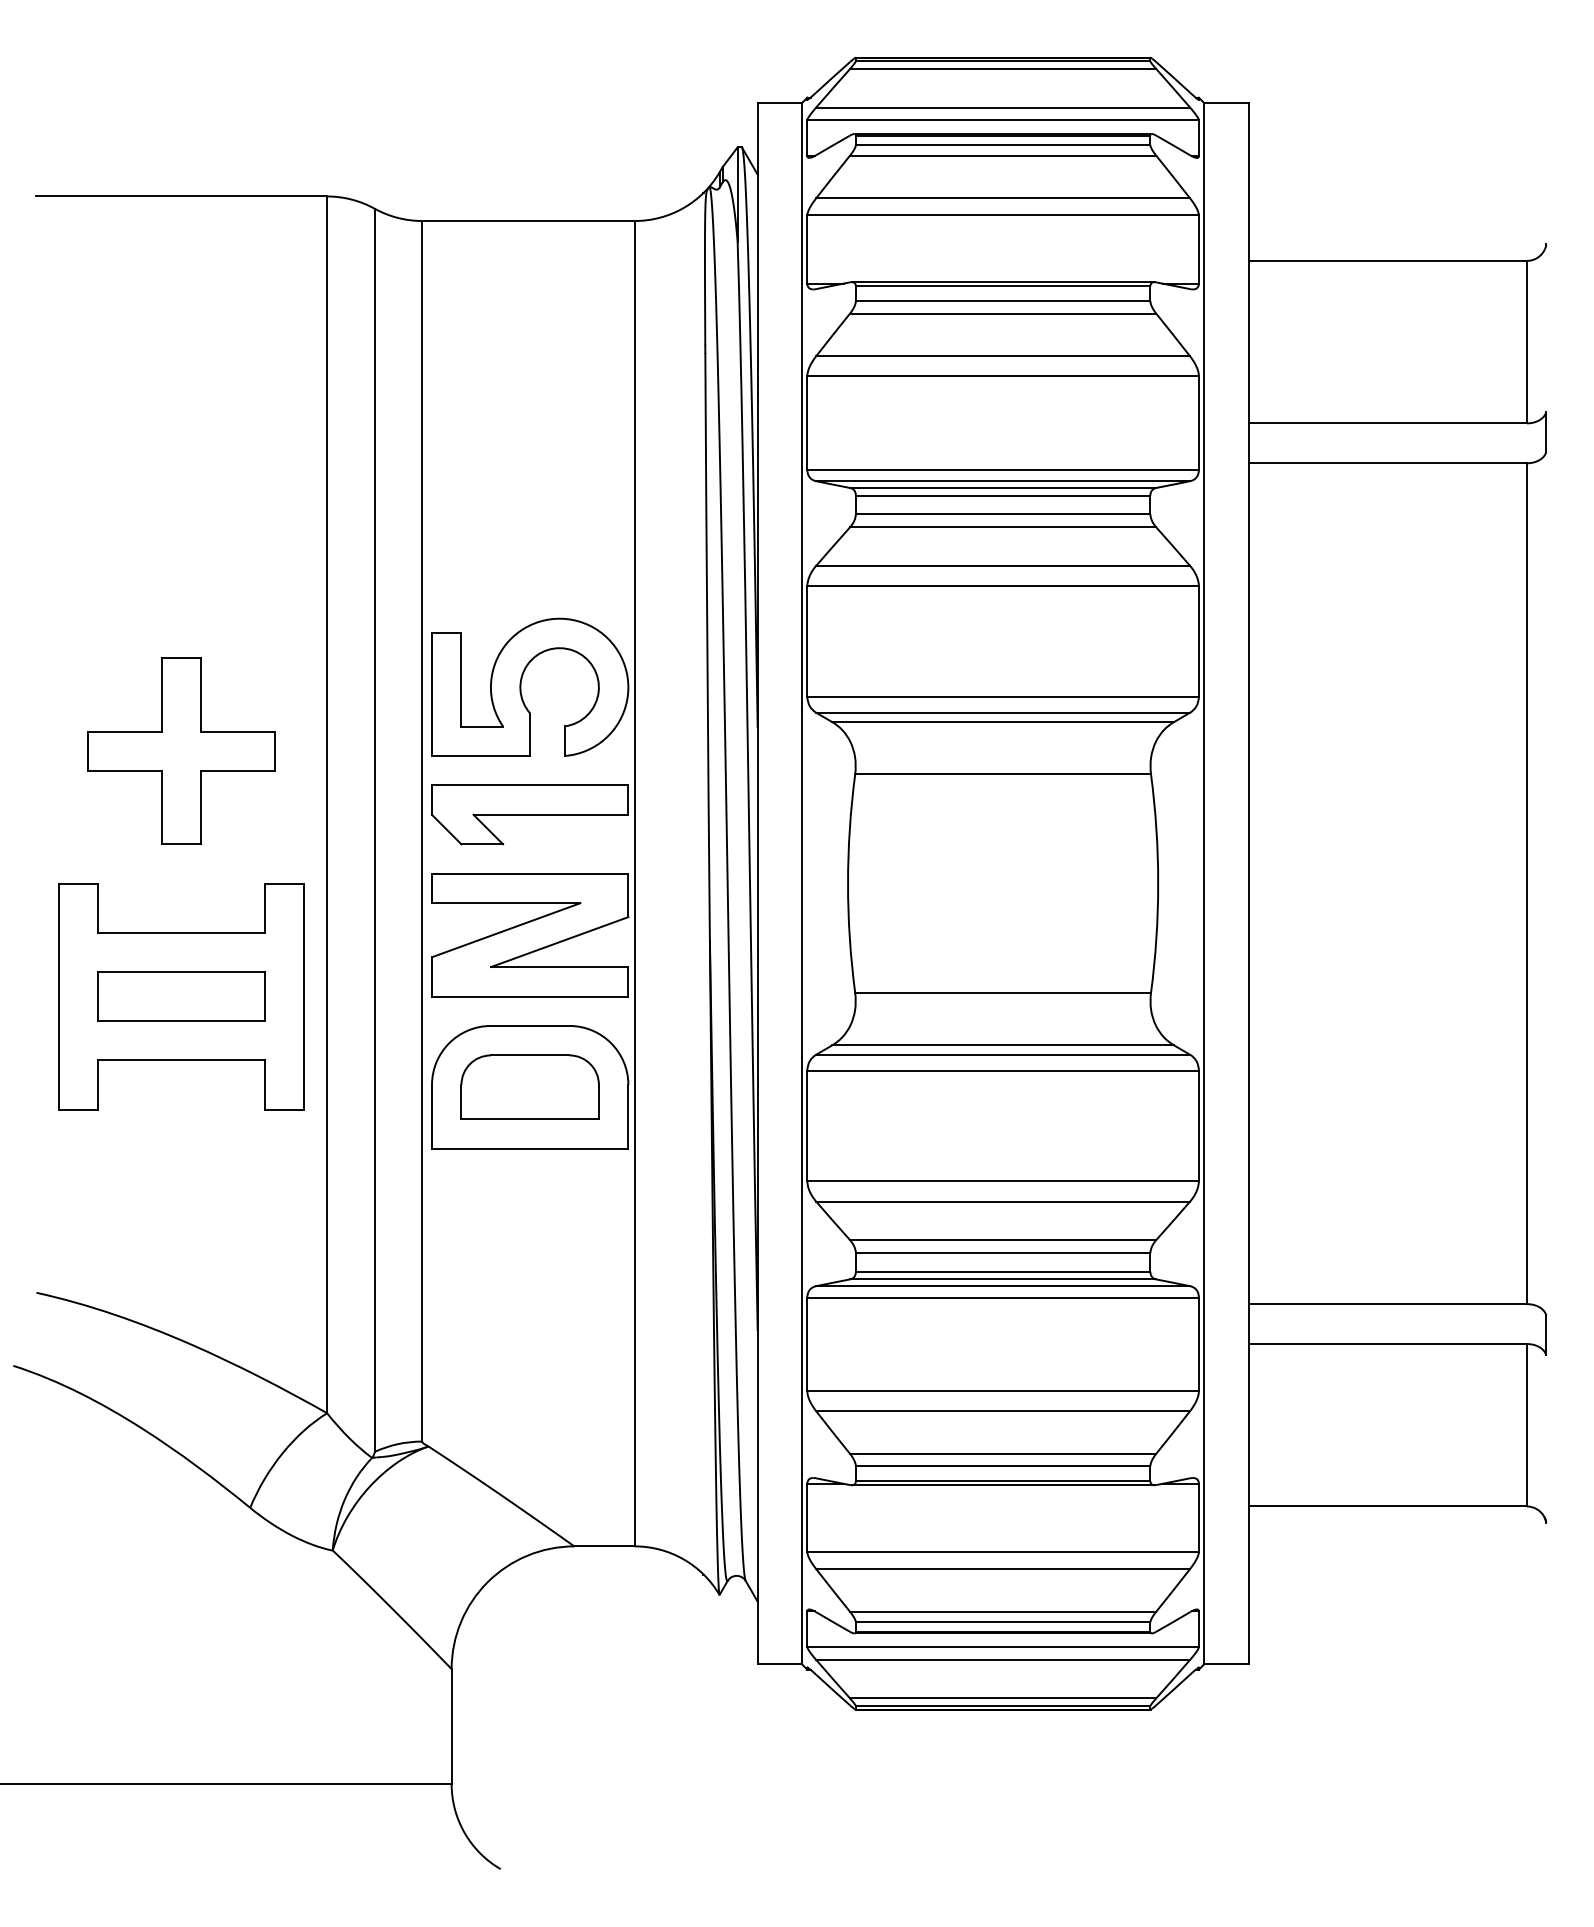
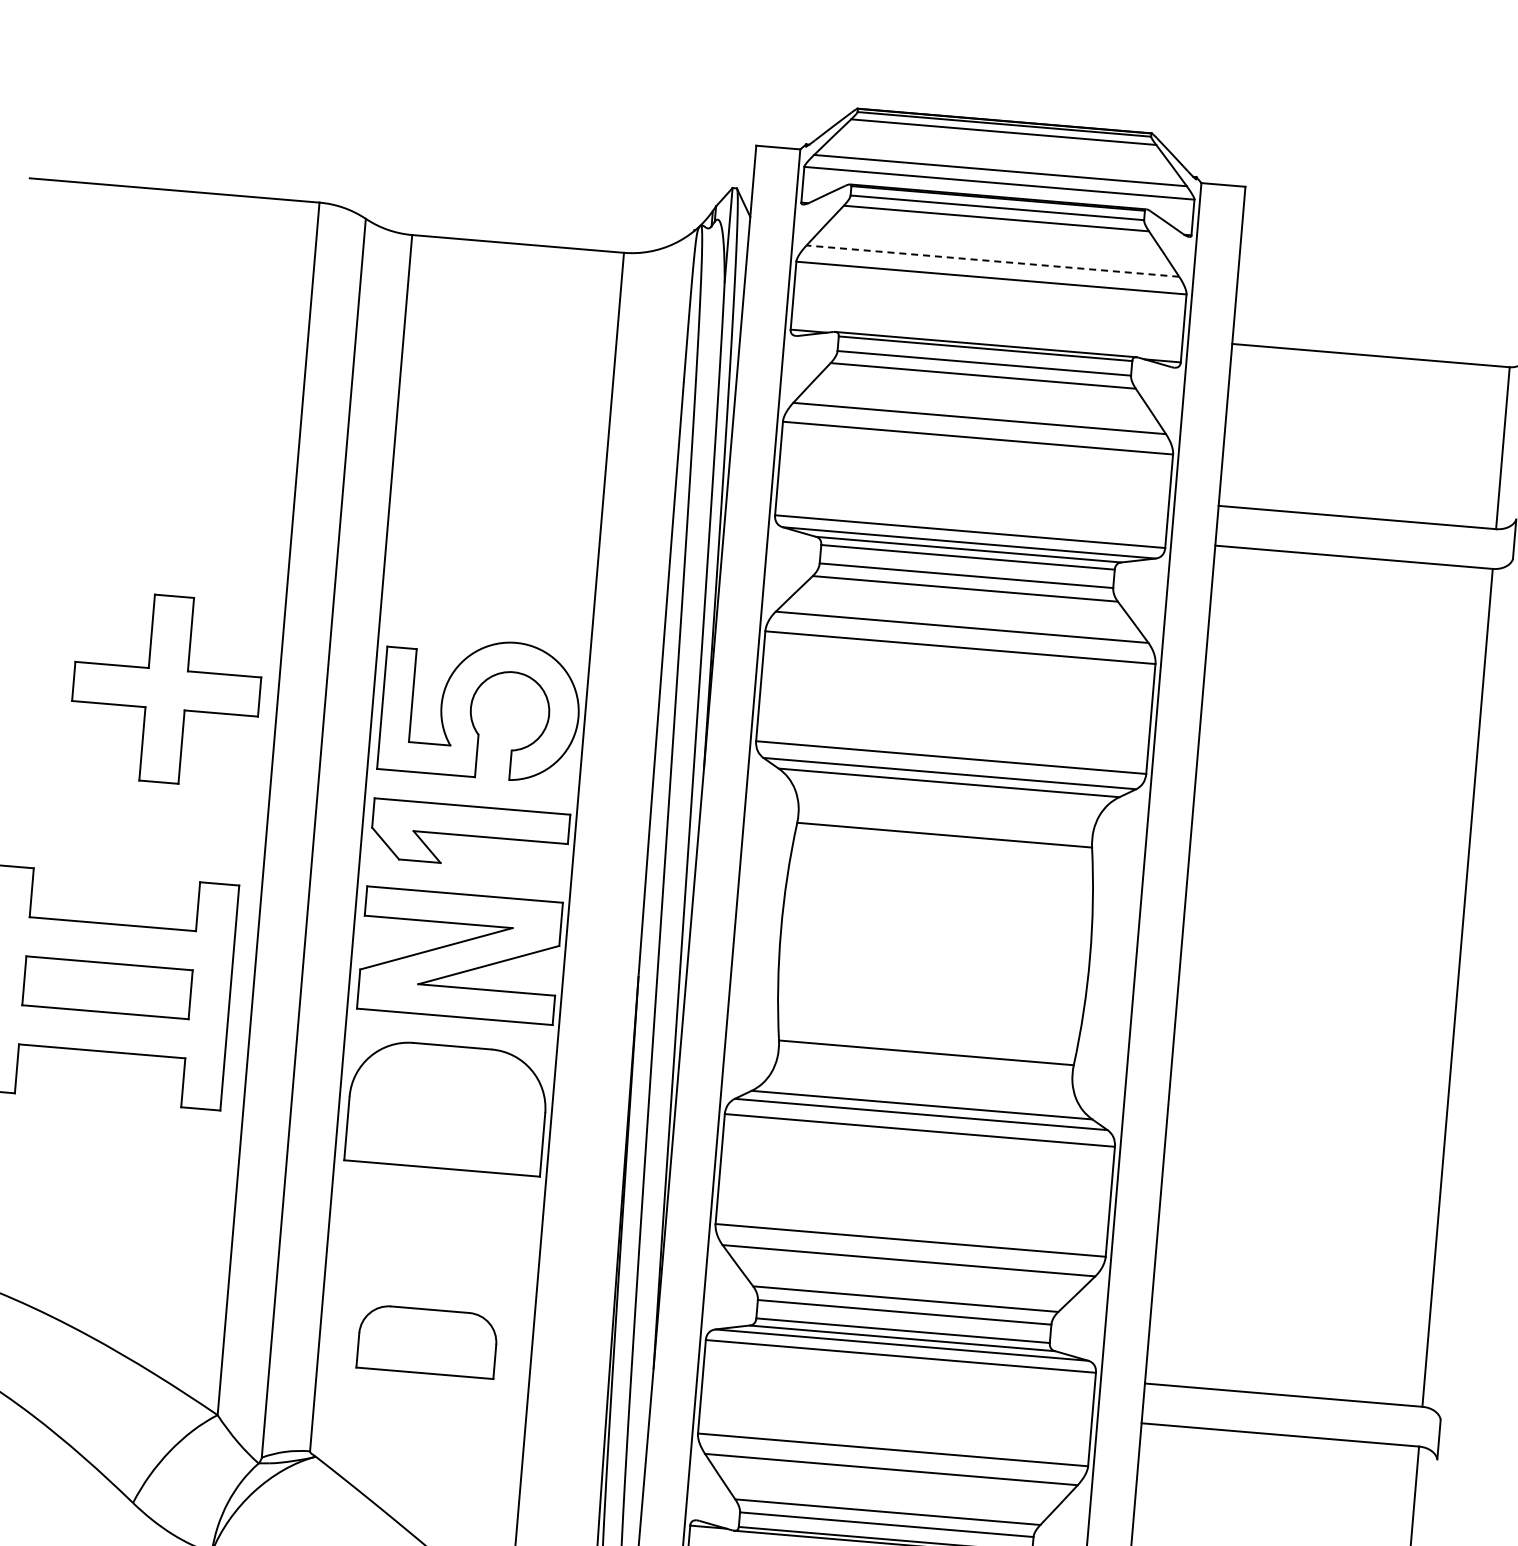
line: (1003, 198) -> (993, 261), solid -> dashed
part: (181, 750) -> (166, 688), moved
part: (529, 1086) -> (426, 1340), moved

